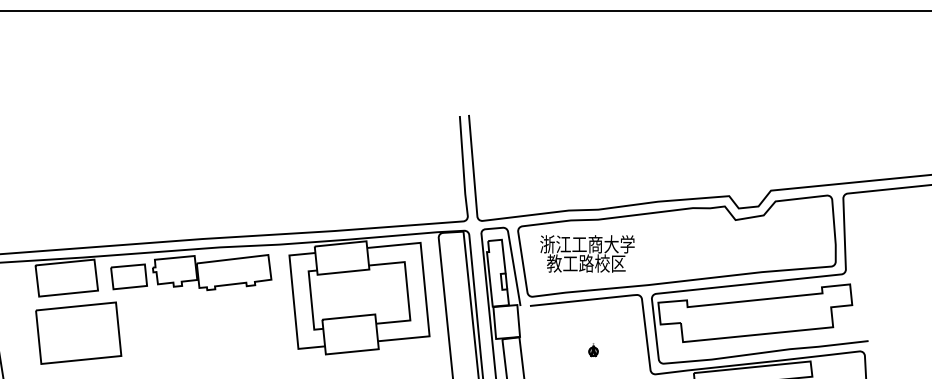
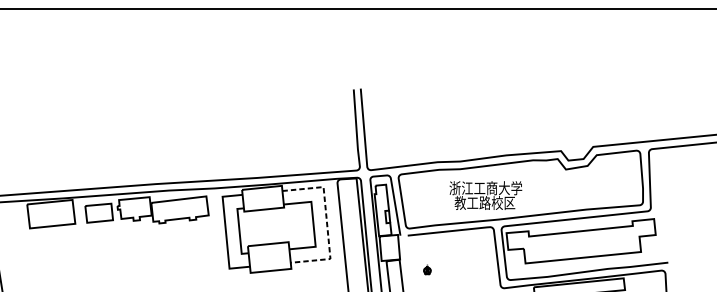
text: (587, 253) -> (485, 195), moved
line: (425, 288) -> (327, 222), solid -> dashed
part: (78, 332) -> (60, 256), removed
part: (593, 350) -> (427, 269), moved

